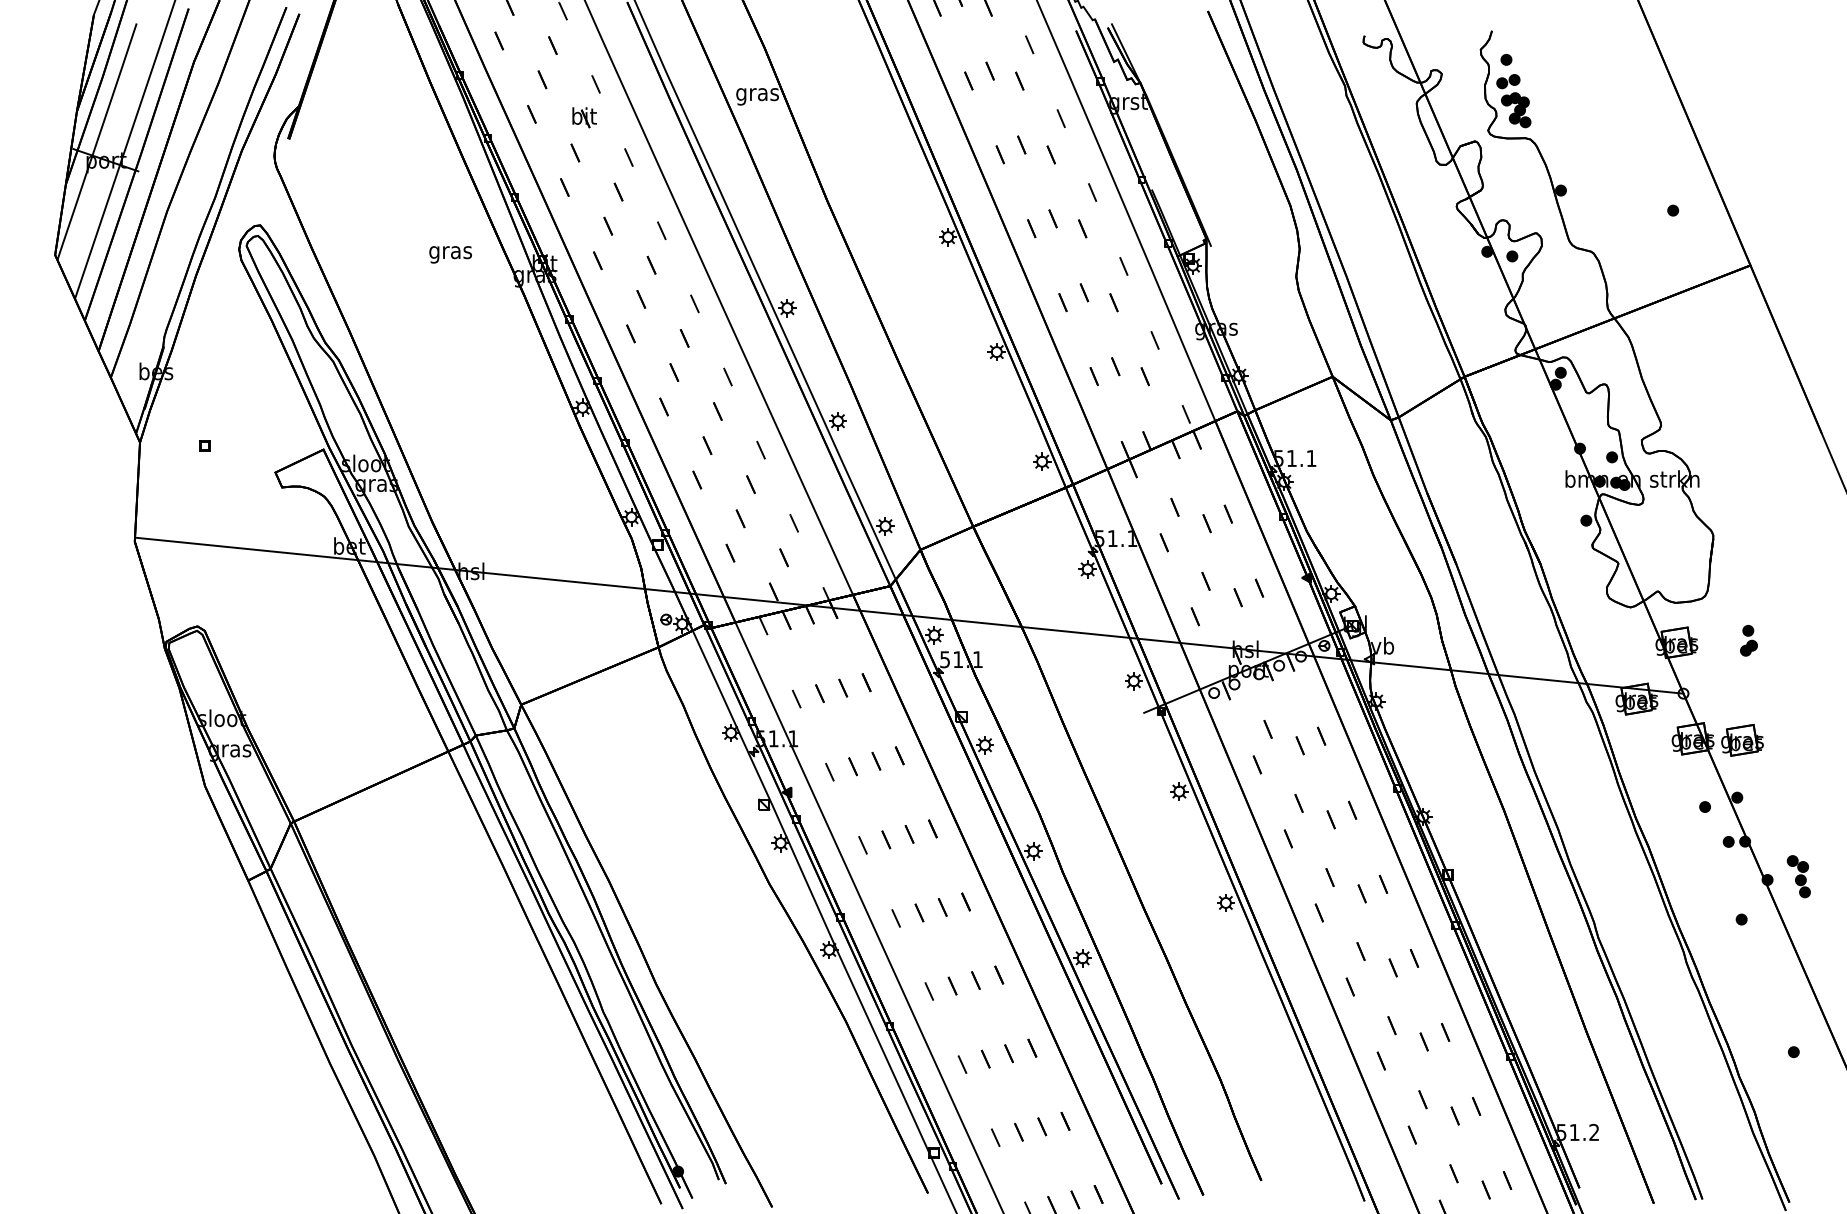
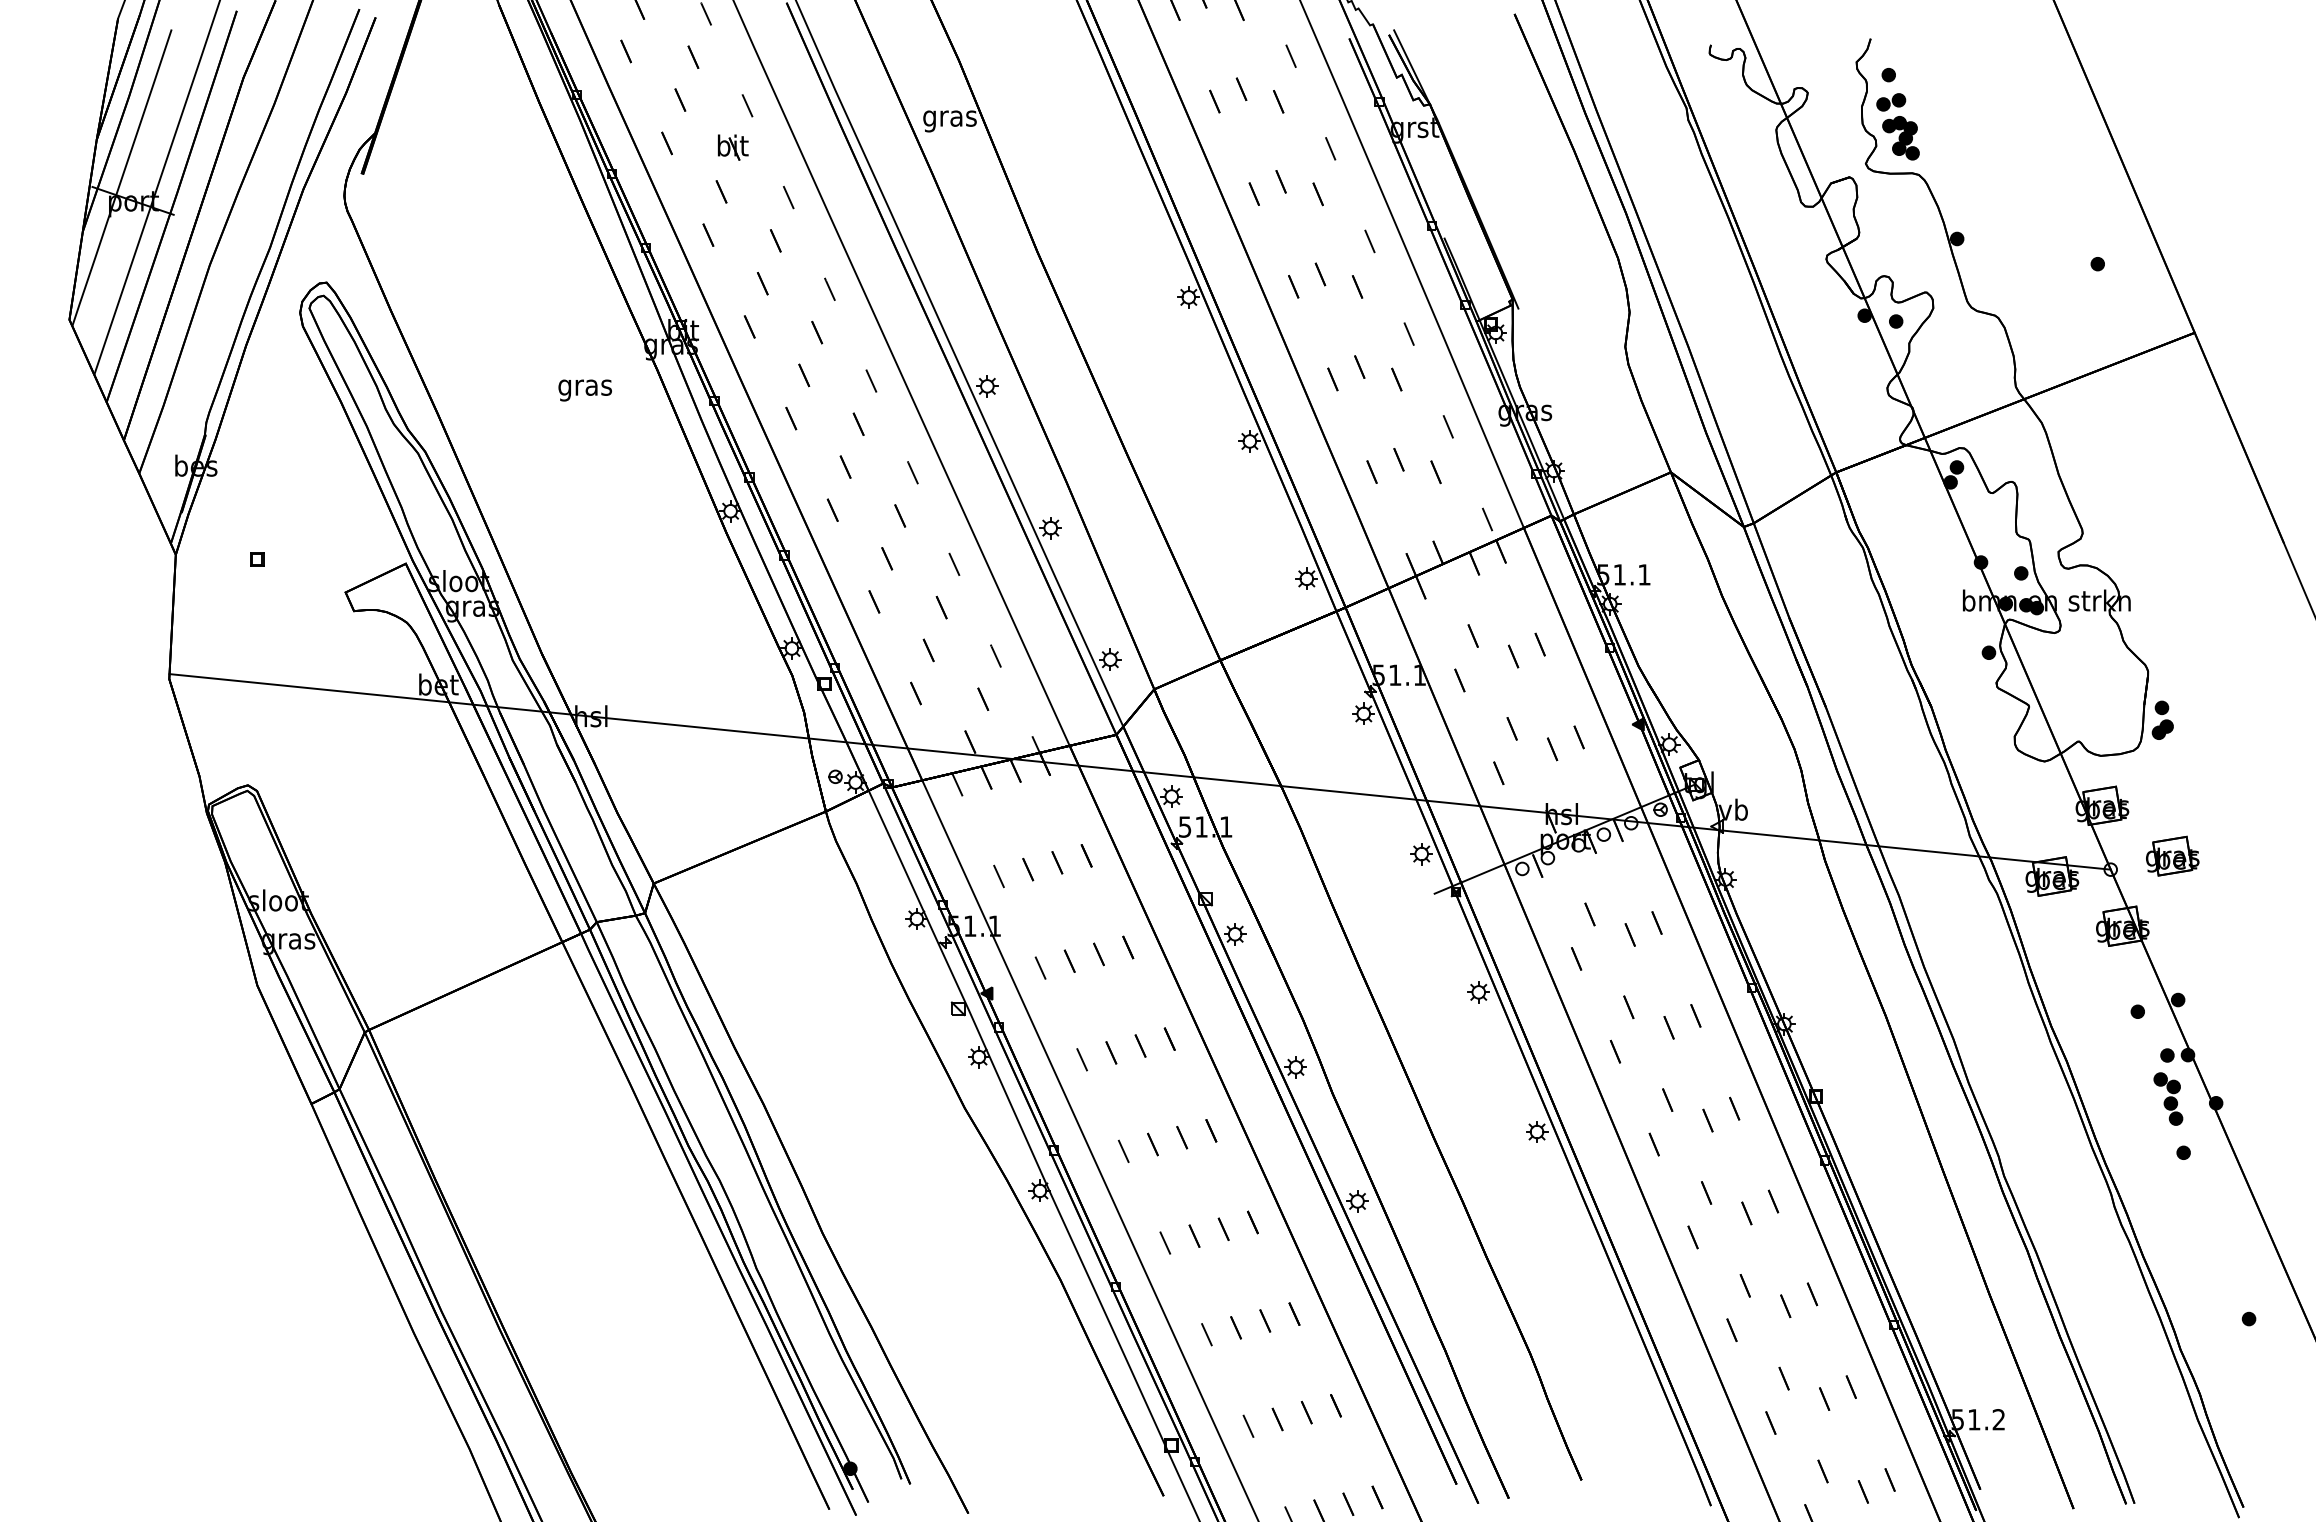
text: (450, 254) -> (584, 390), moved
part: (1748, 640) -> (2162, 719), moved
part: (1742, 739) -> (2172, 855), moved
part: (1798, 876) -> (2168, 1098), moved

